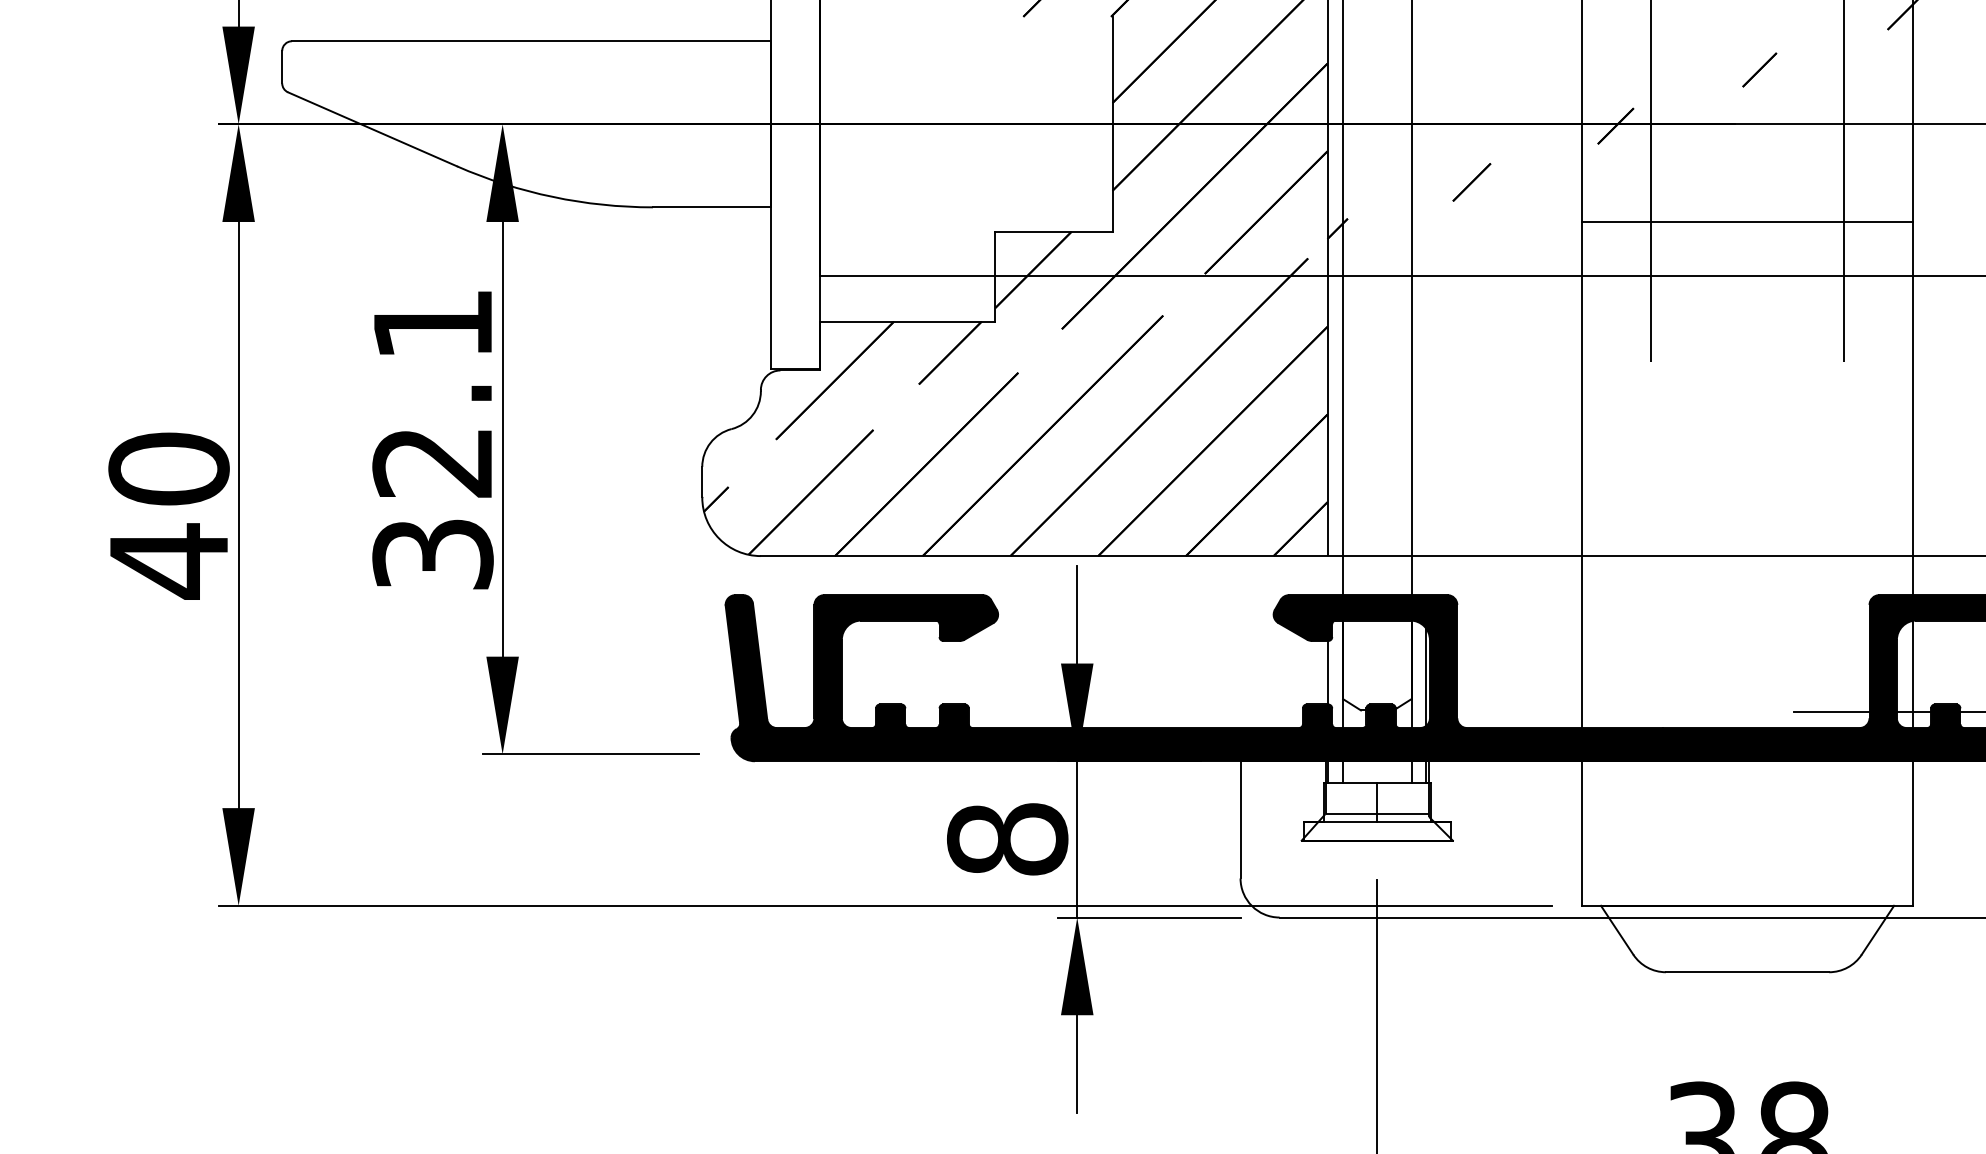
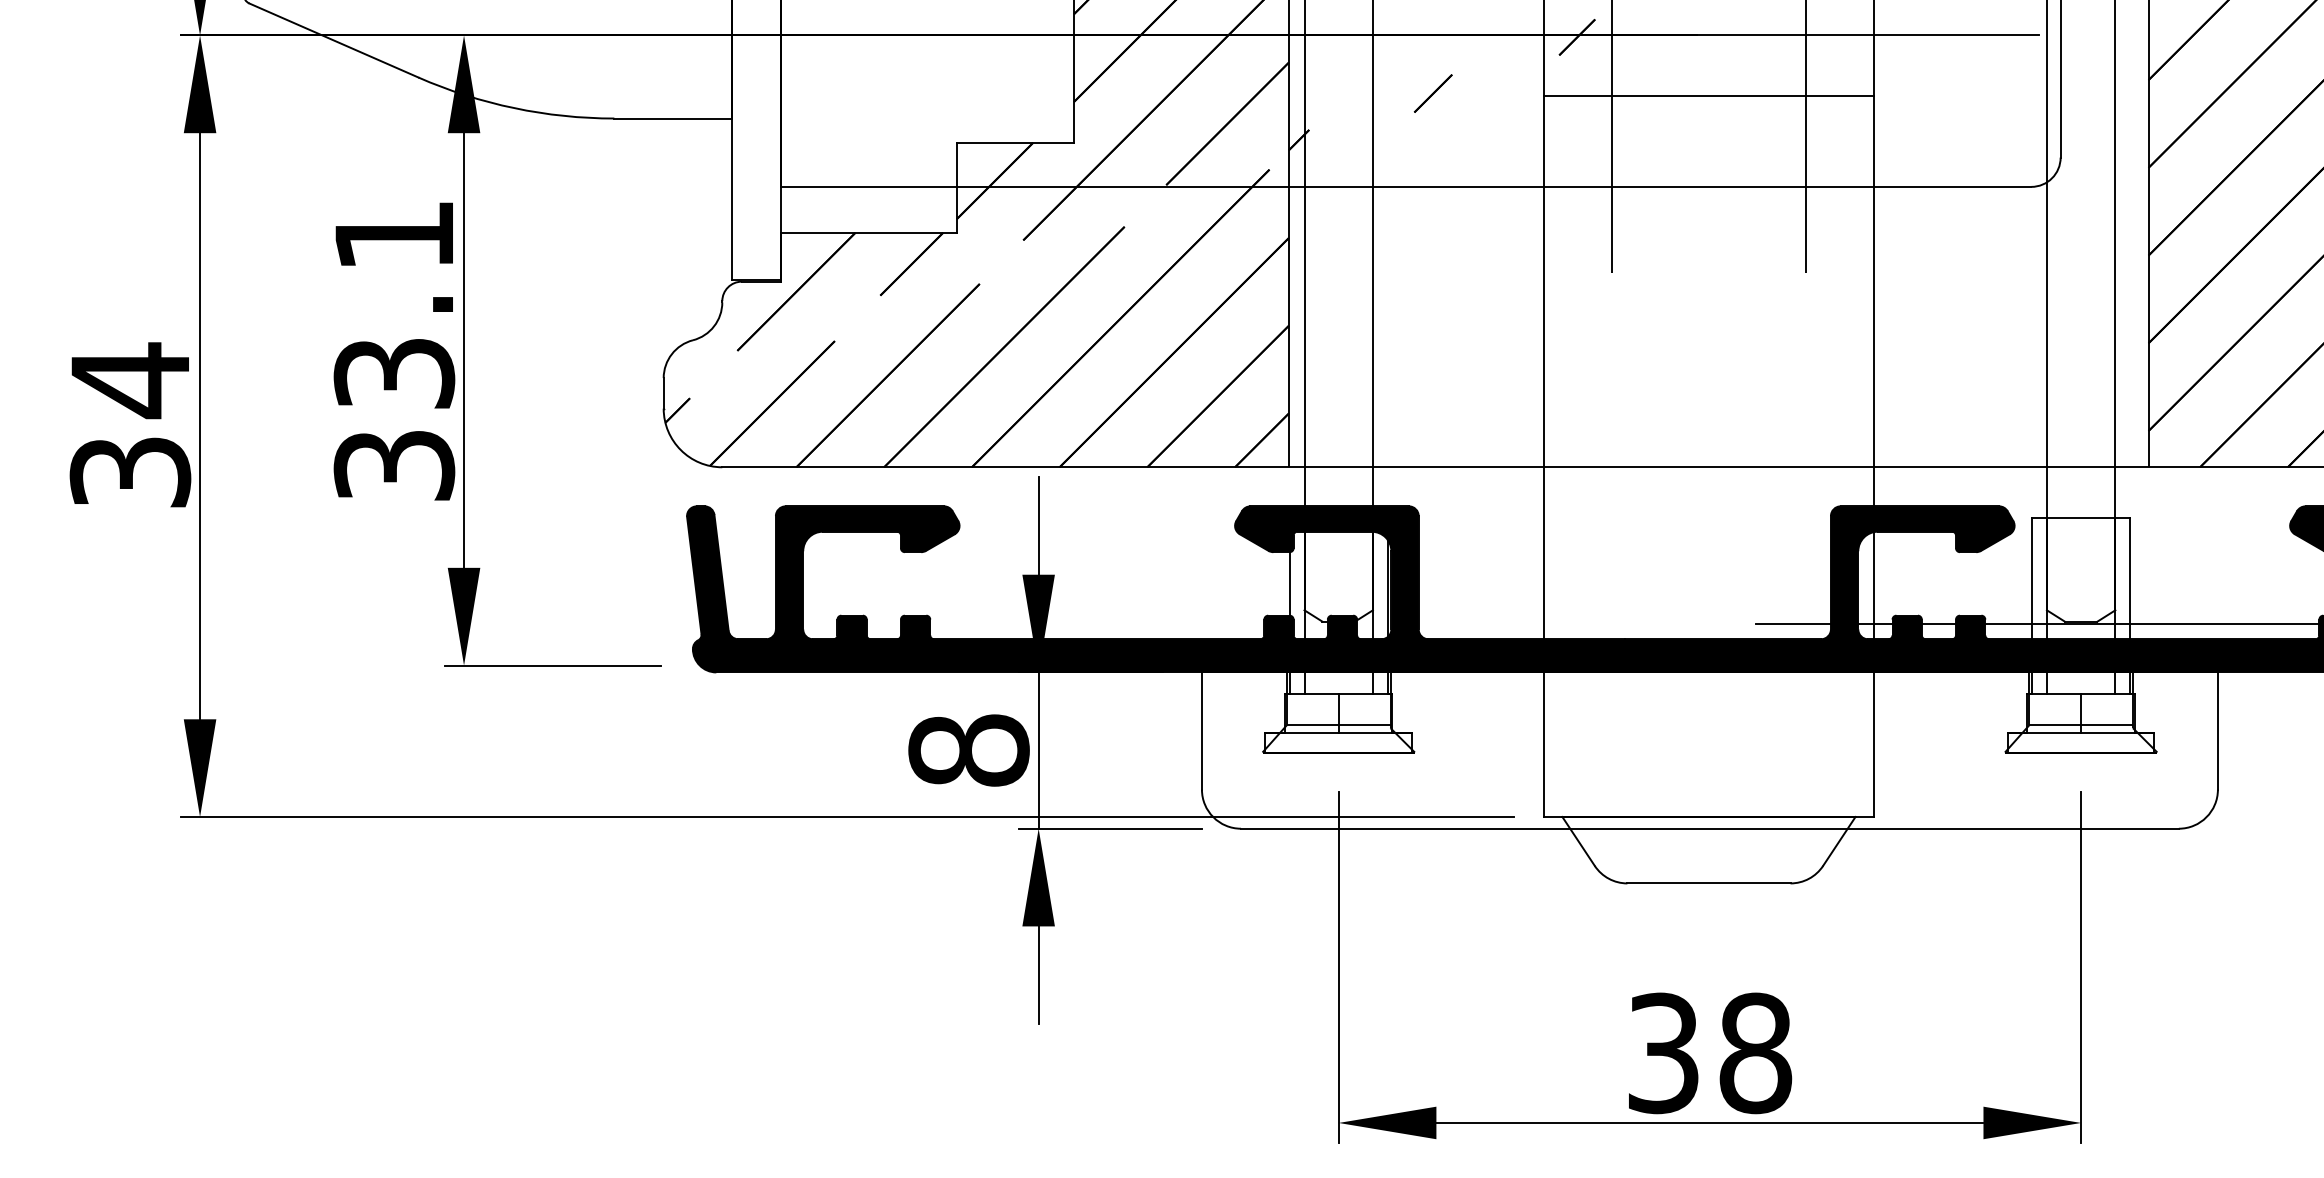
line: (1747, 222) -> (1708, 96), moved
text: (433, 462) -> (394, 373), 32.1 -> 33.1
text: (169, 515) -> (130, 426), 40 -> 34

